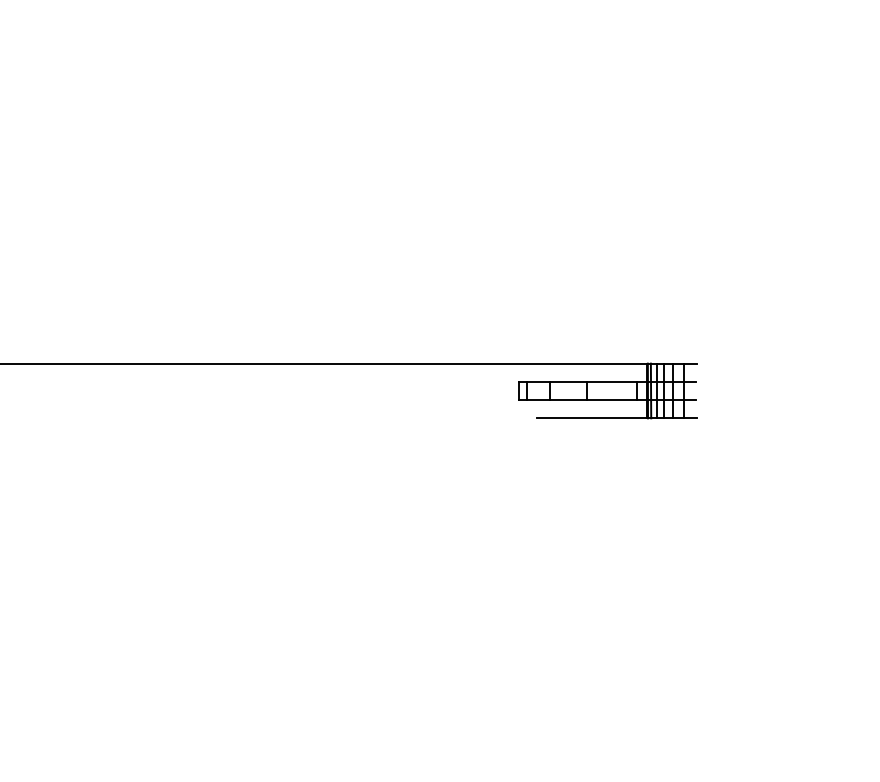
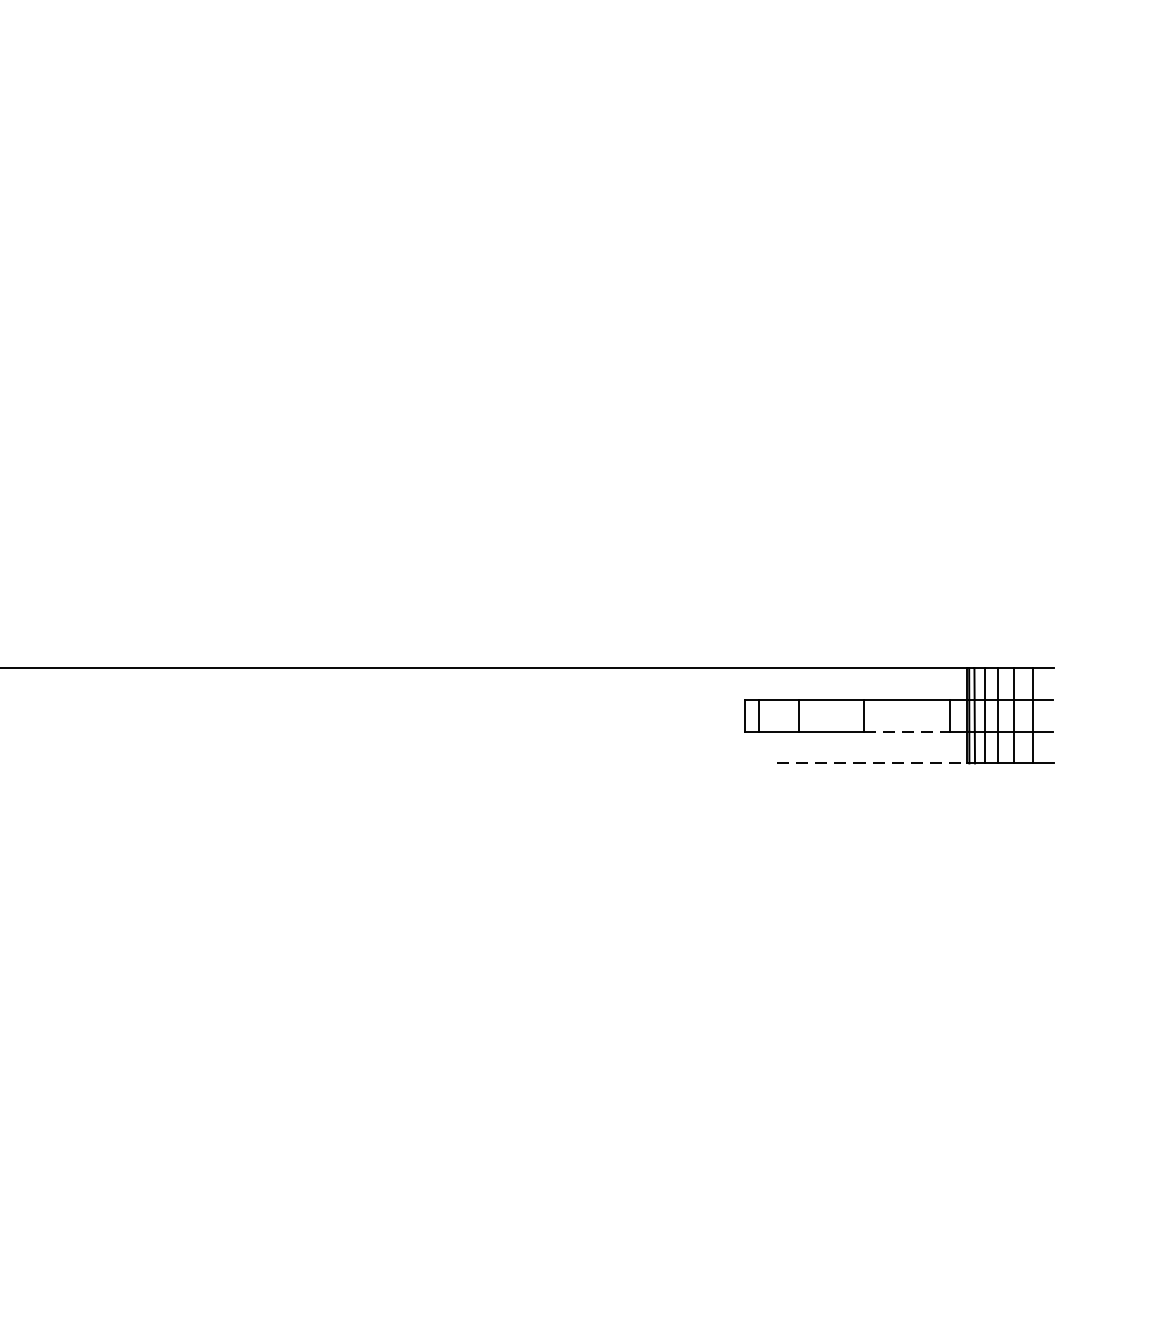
line: (612, 400) -> (907, 732), solid -> dashed
line: (592, 418) -> (872, 763), solid -> dashed

